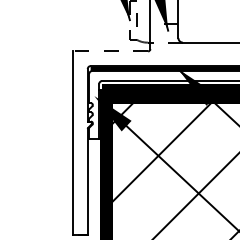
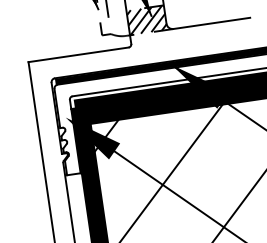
hatch: (166, 33) -> (149, 20), added
line: (110, 51) -> (78, 54), dashed -> solid

